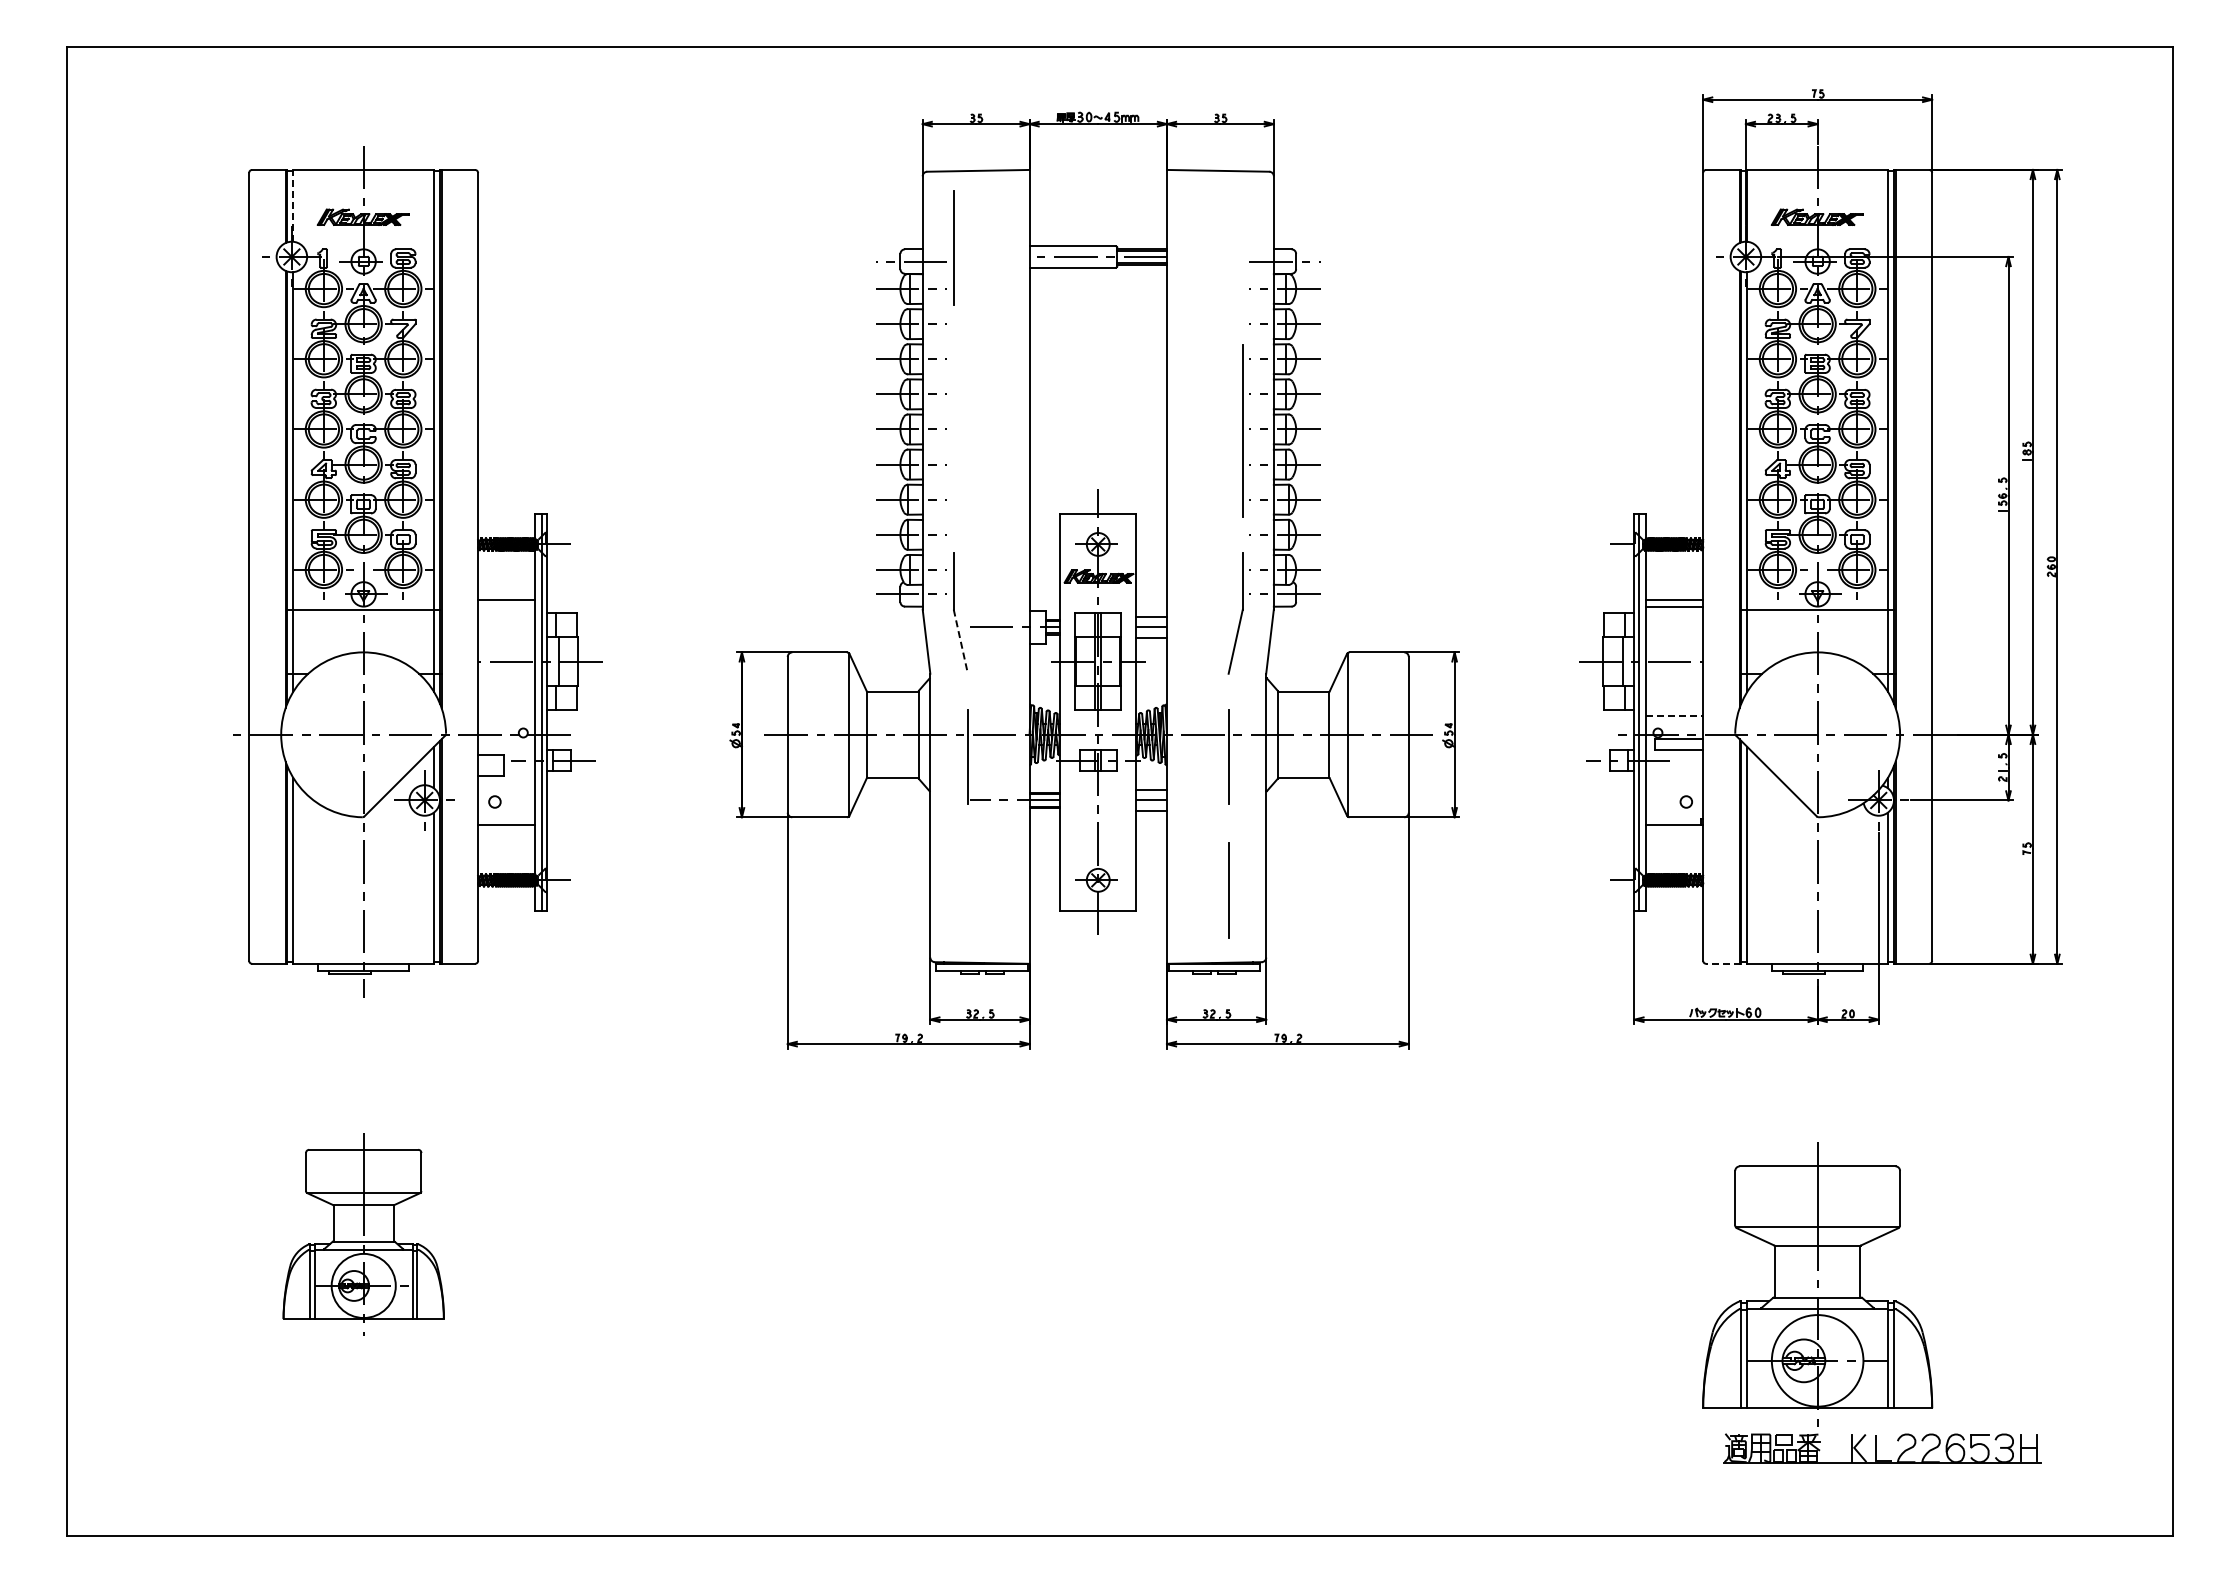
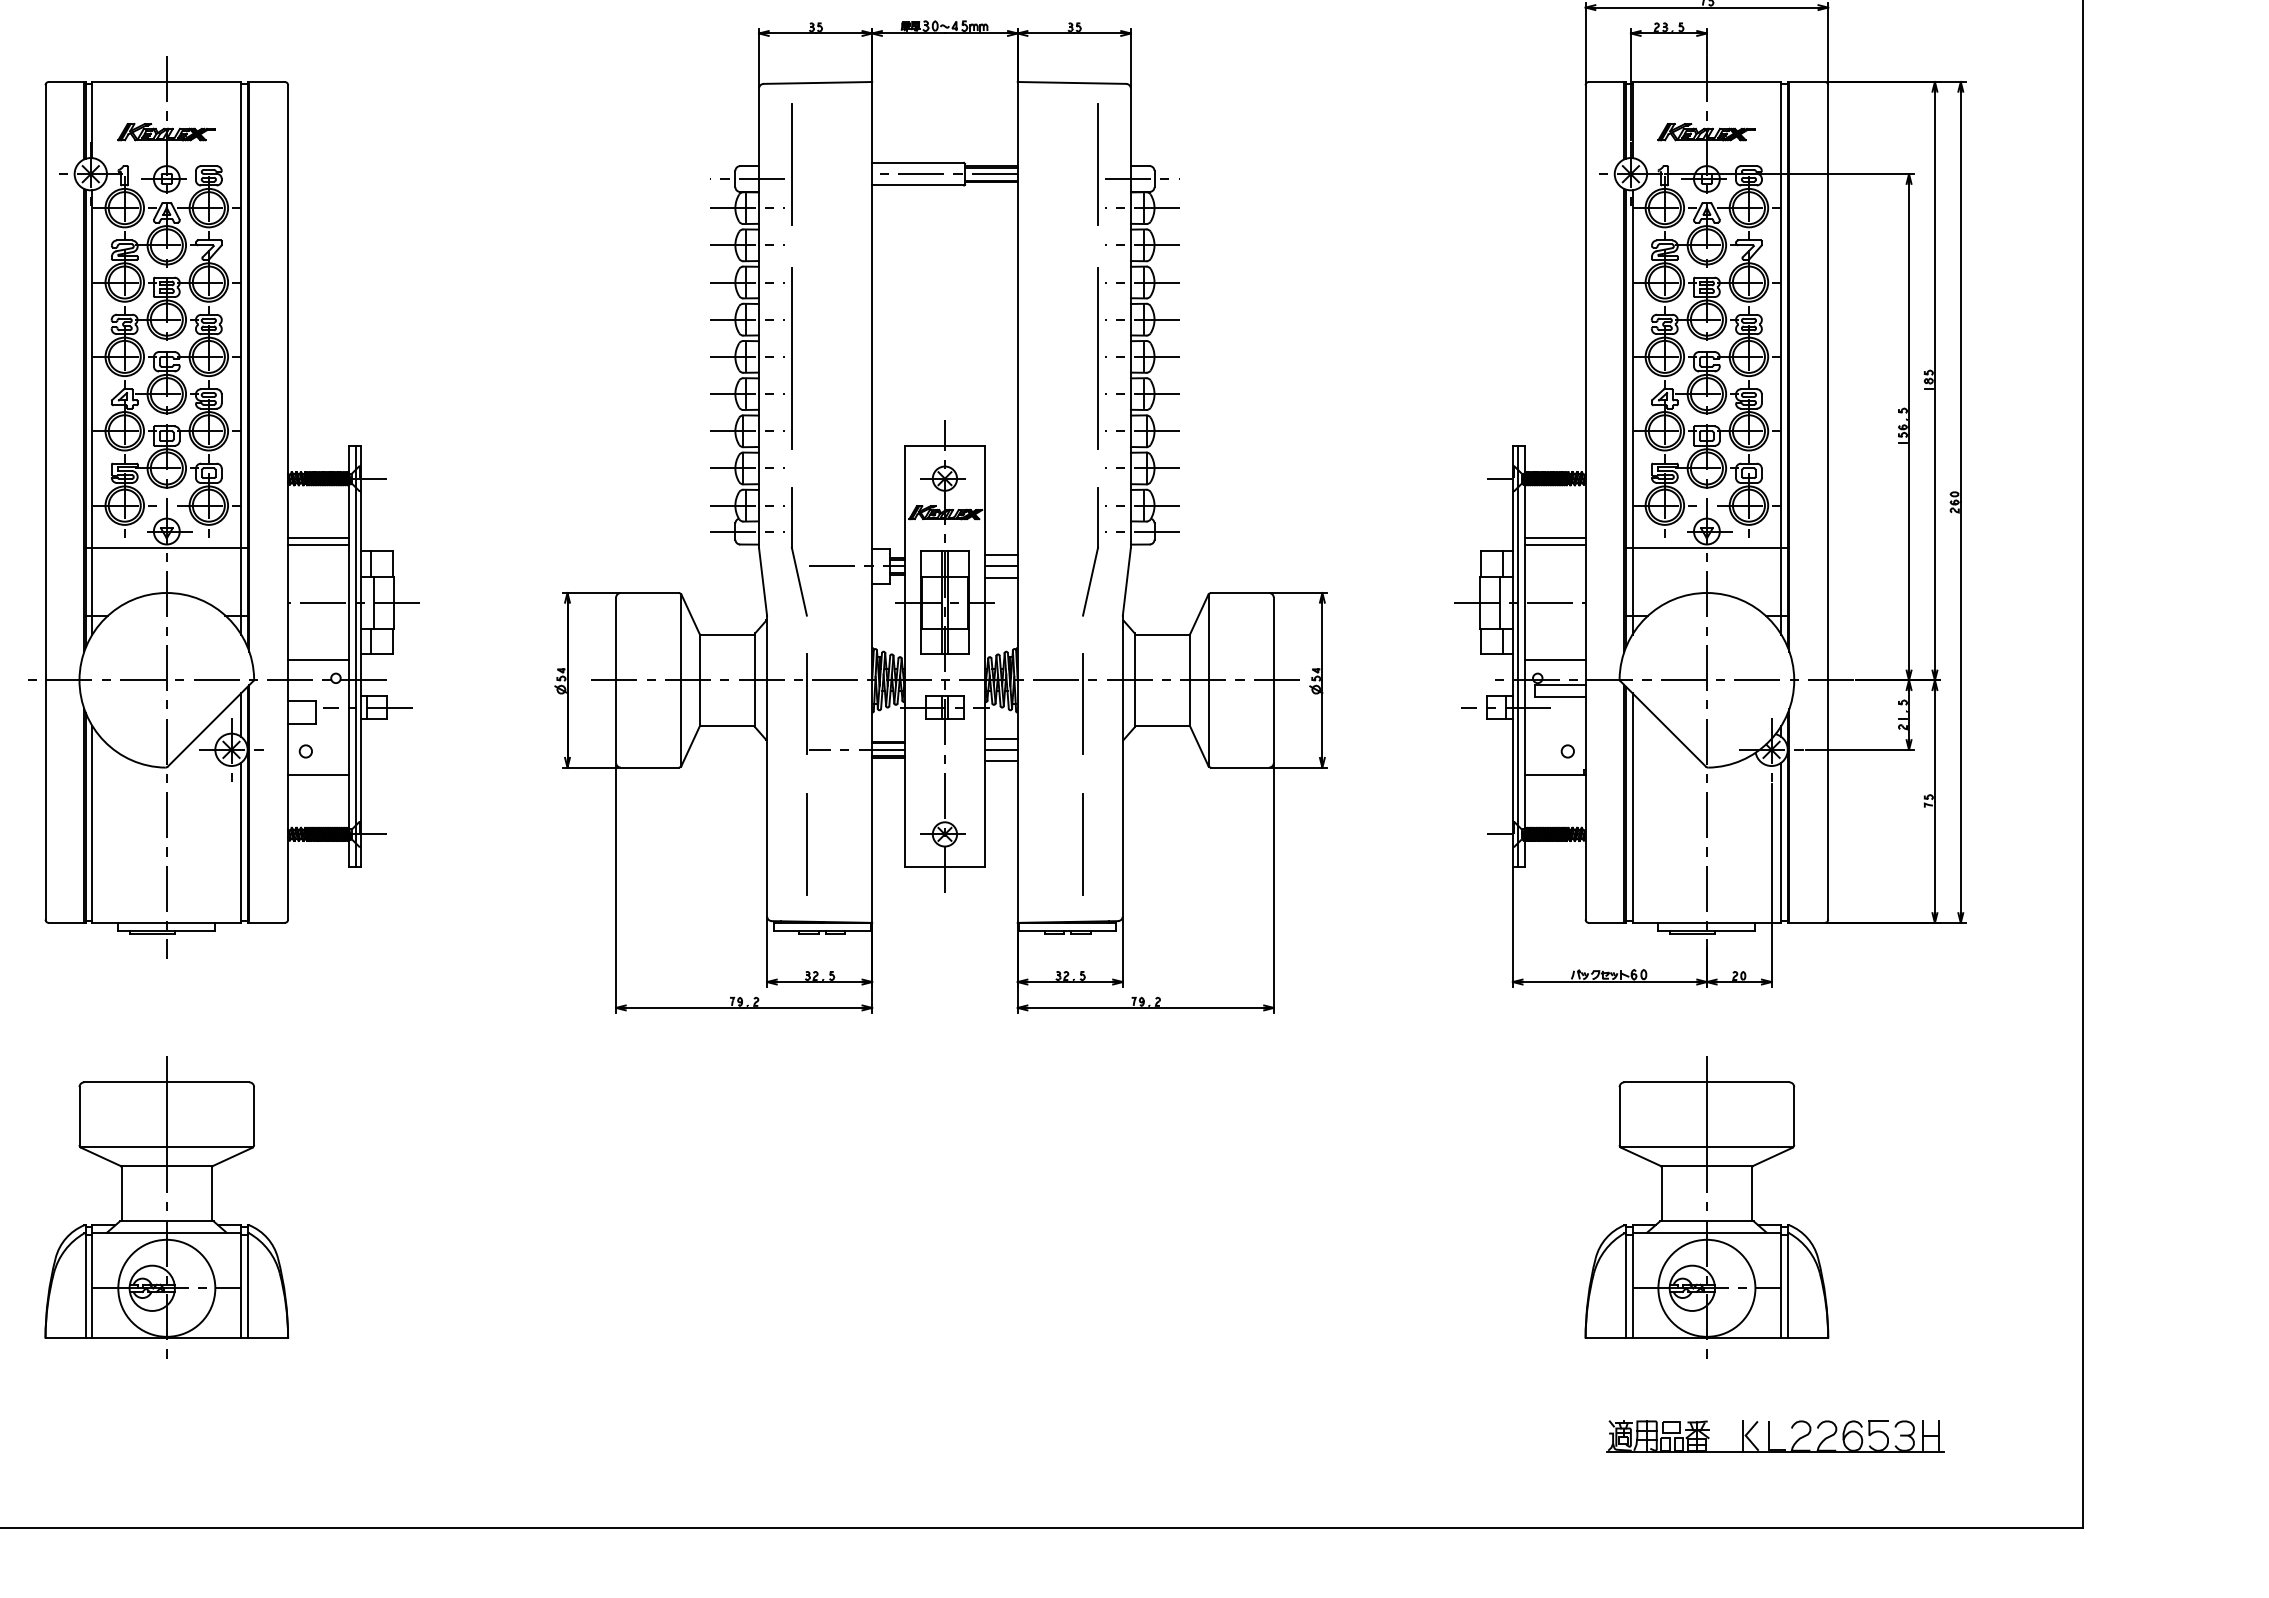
line: (293, 205) -> (92, 119), dashed -> solid
line: (1242, 247) -> (1097, 164), added
line: (953, 430) -> (791, 357), added
line: (506, 607) -> (318, 545), added
line: (960, 641) -> (799, 581), dashed -> solid
line: (506, 715) -> (318, 659), added
line: (1674, 715) -> (1555, 659), dashed -> solid
line: (967, 890) -> (806, 845), added
line: (1723, 963) -> (1607, 922), dashed -> solid
part: (363, 1232) -> (166, 1207), size x1.43
part: (1817, 1284) -> (1706, 1207), moved

